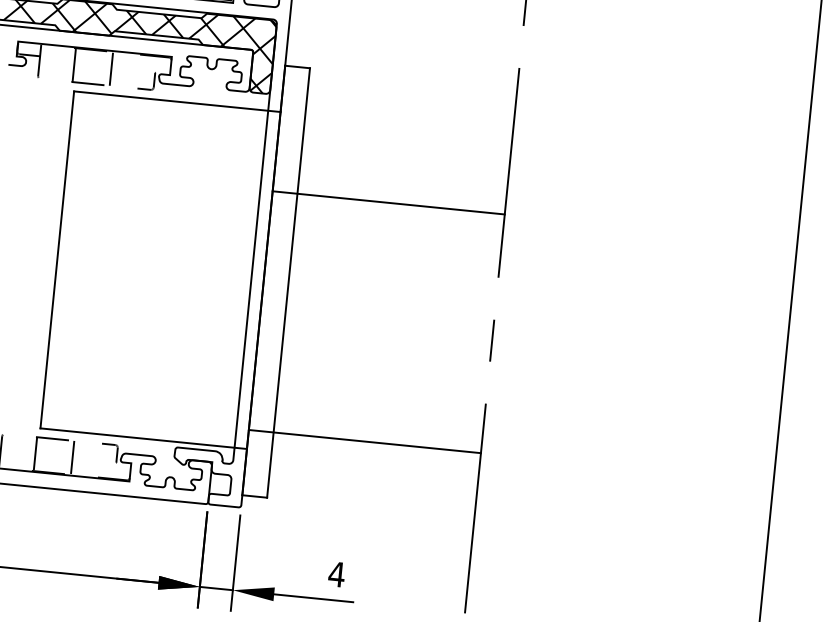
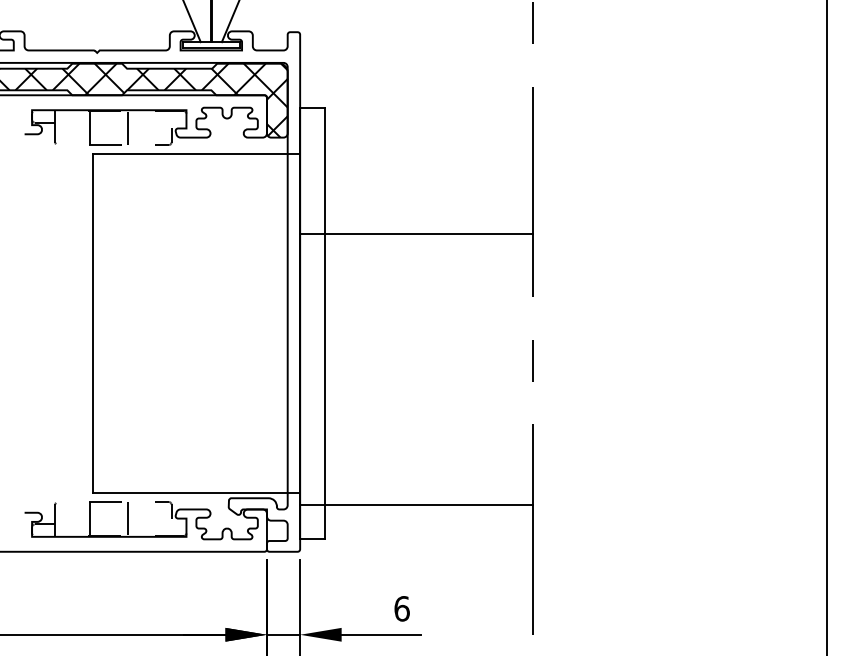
line: (364, 441) -> (416, 504), moved
text: (336, 574) -> (401, 608), 4 -> 6

